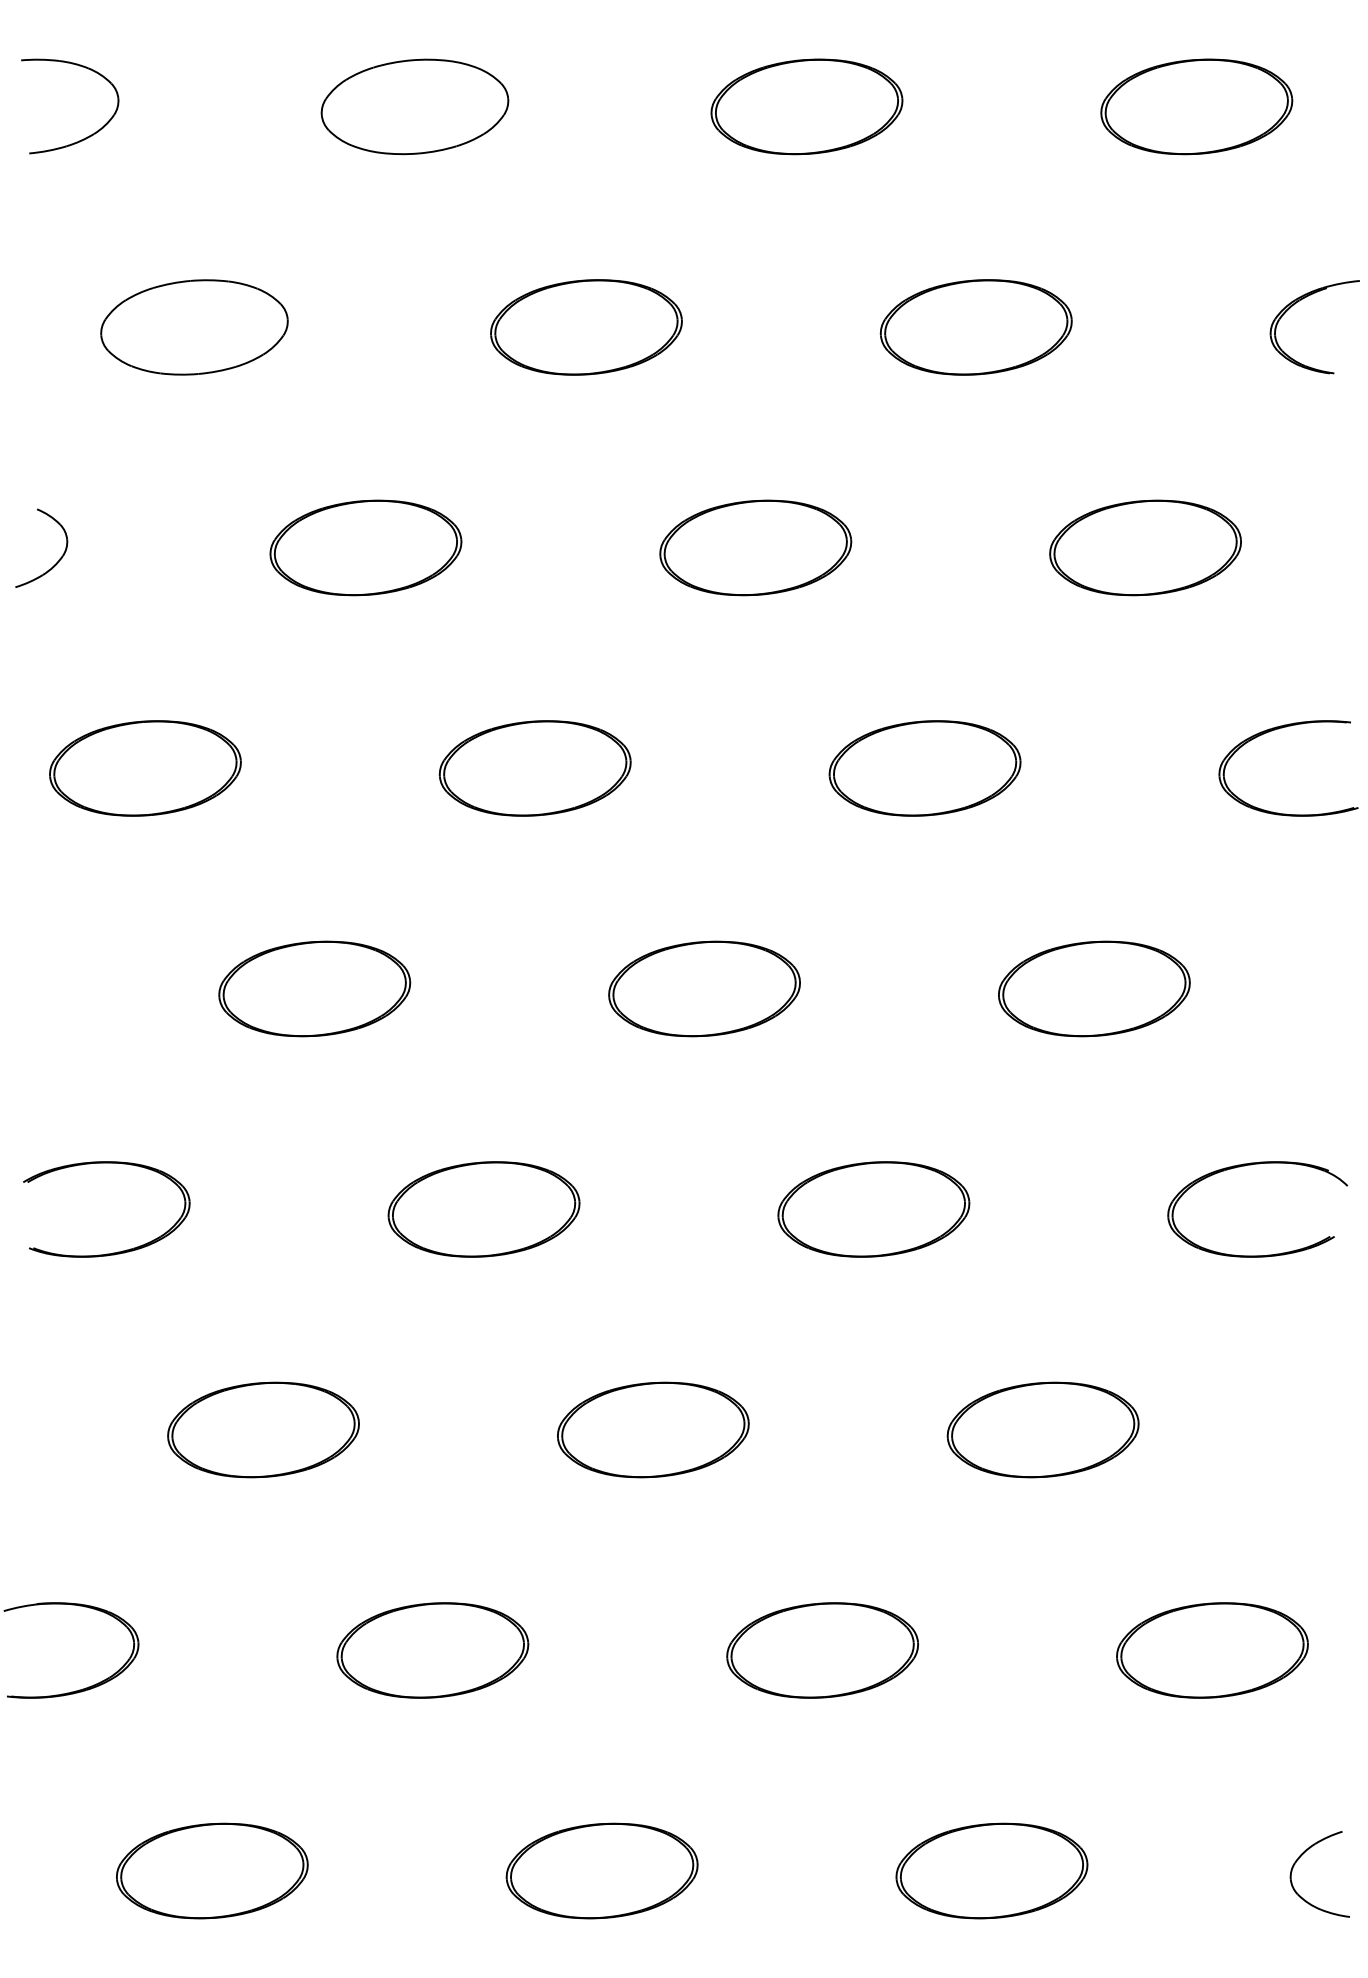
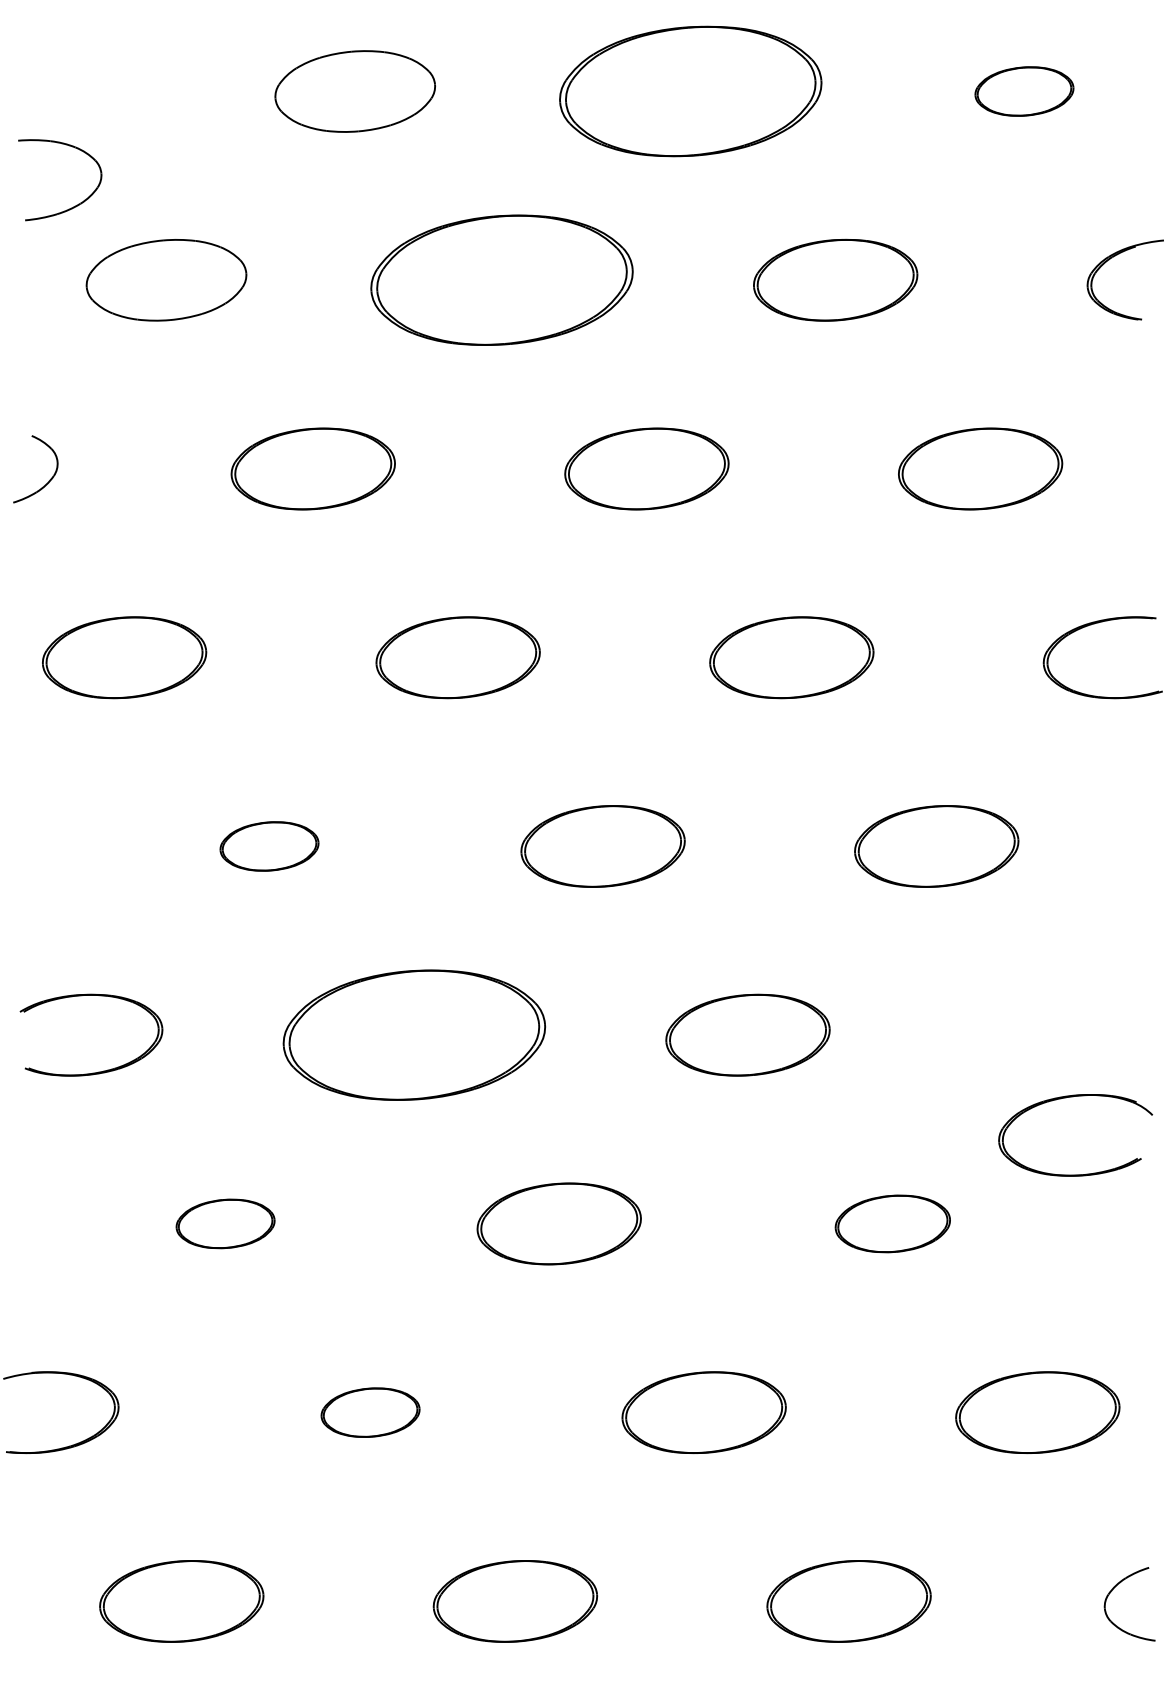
part: (806, 106) -> (690, 91), size x1.6
part: (1196, 106) -> (1024, 91), size x0.6
part: (85, 137) -> (73, 206), moved
part: (586, 327) -> (502, 280), size x1.6
part: (314, 988) -> (269, 846), size x0.6
part: (1251, 1165) -> (1070, 1097), moved
part: (483, 1209) -> (413, 1035), size x1.6
part: (263, 1429) -> (225, 1223), size x0.6
part: (1042, 1429) -> (892, 1223), size x0.7
part: (432, 1650) -> (370, 1412), size x0.6

